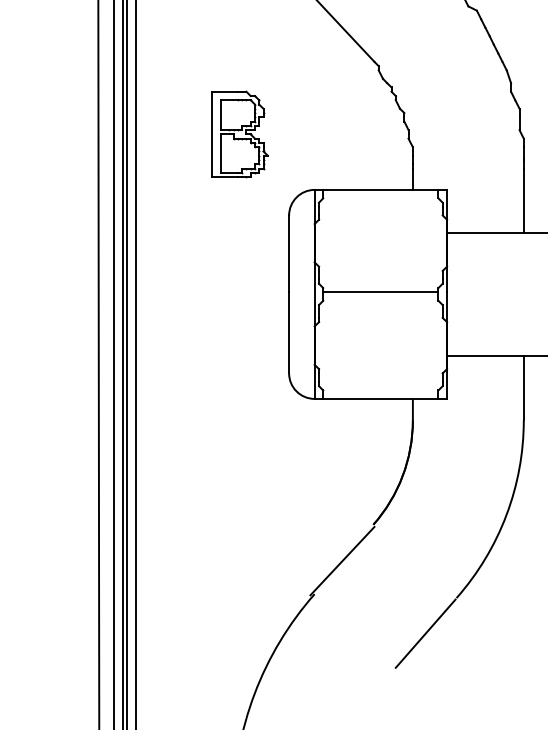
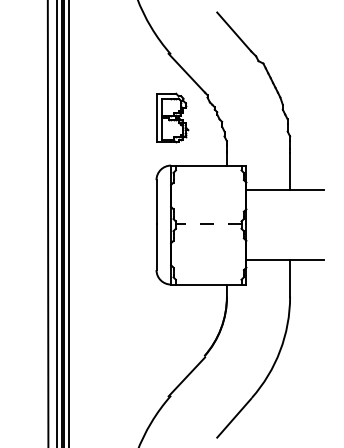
part: (239, 133) -> (172, 117), moved
line: (380, 291) -> (208, 223), solid -> dashed

